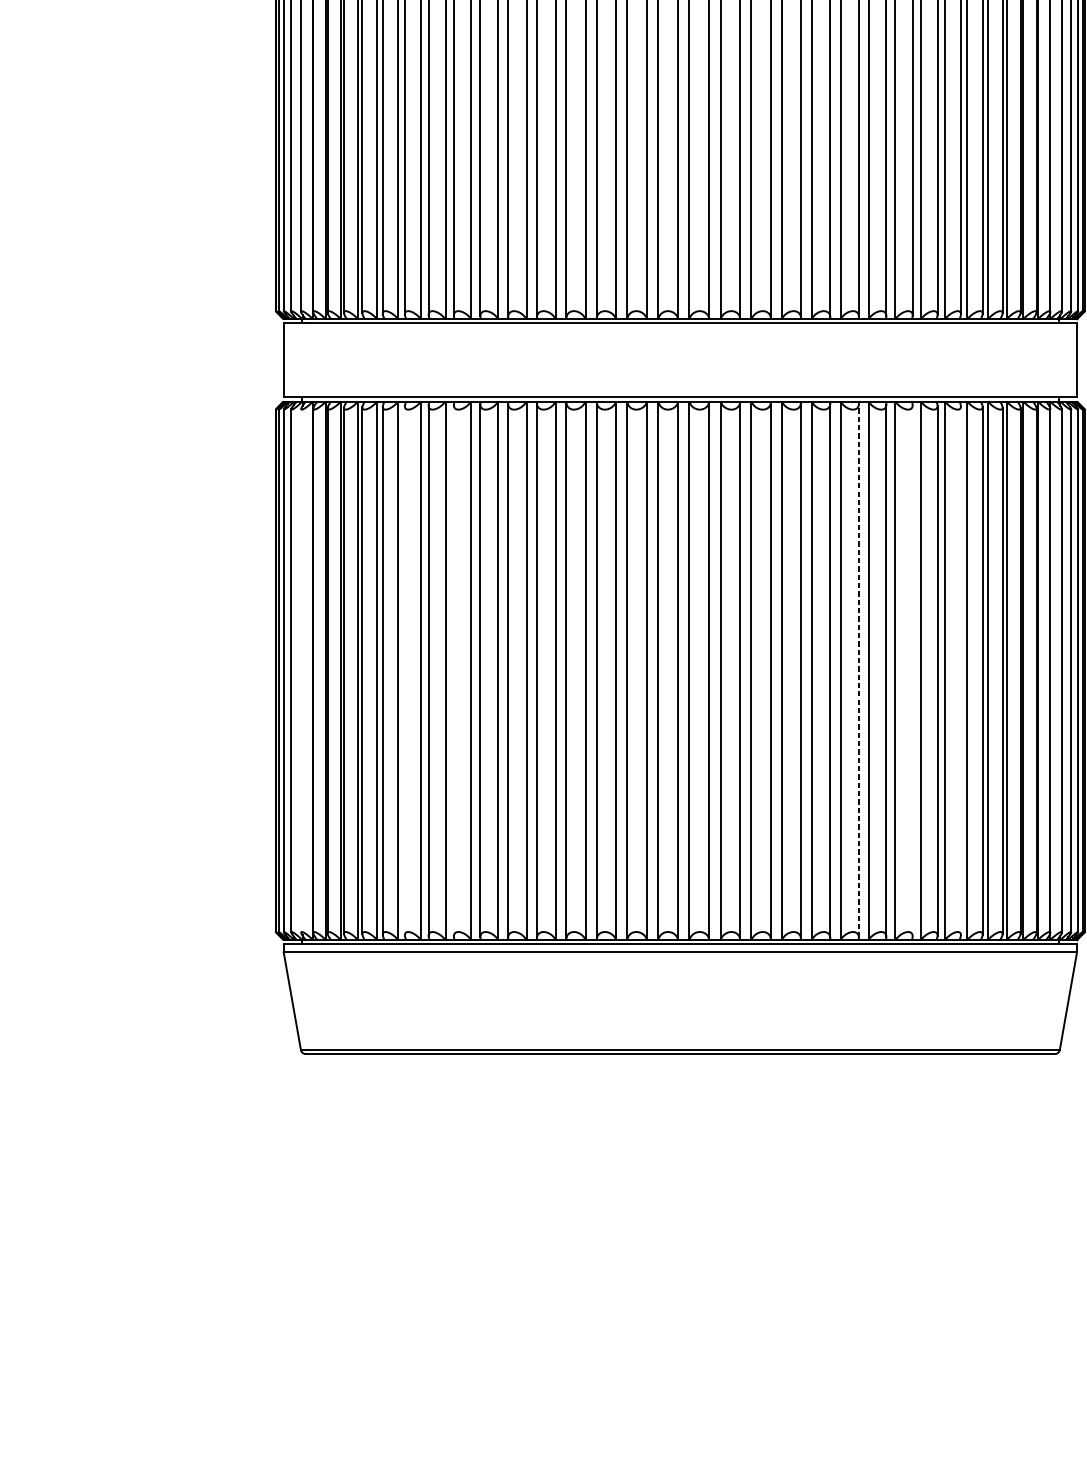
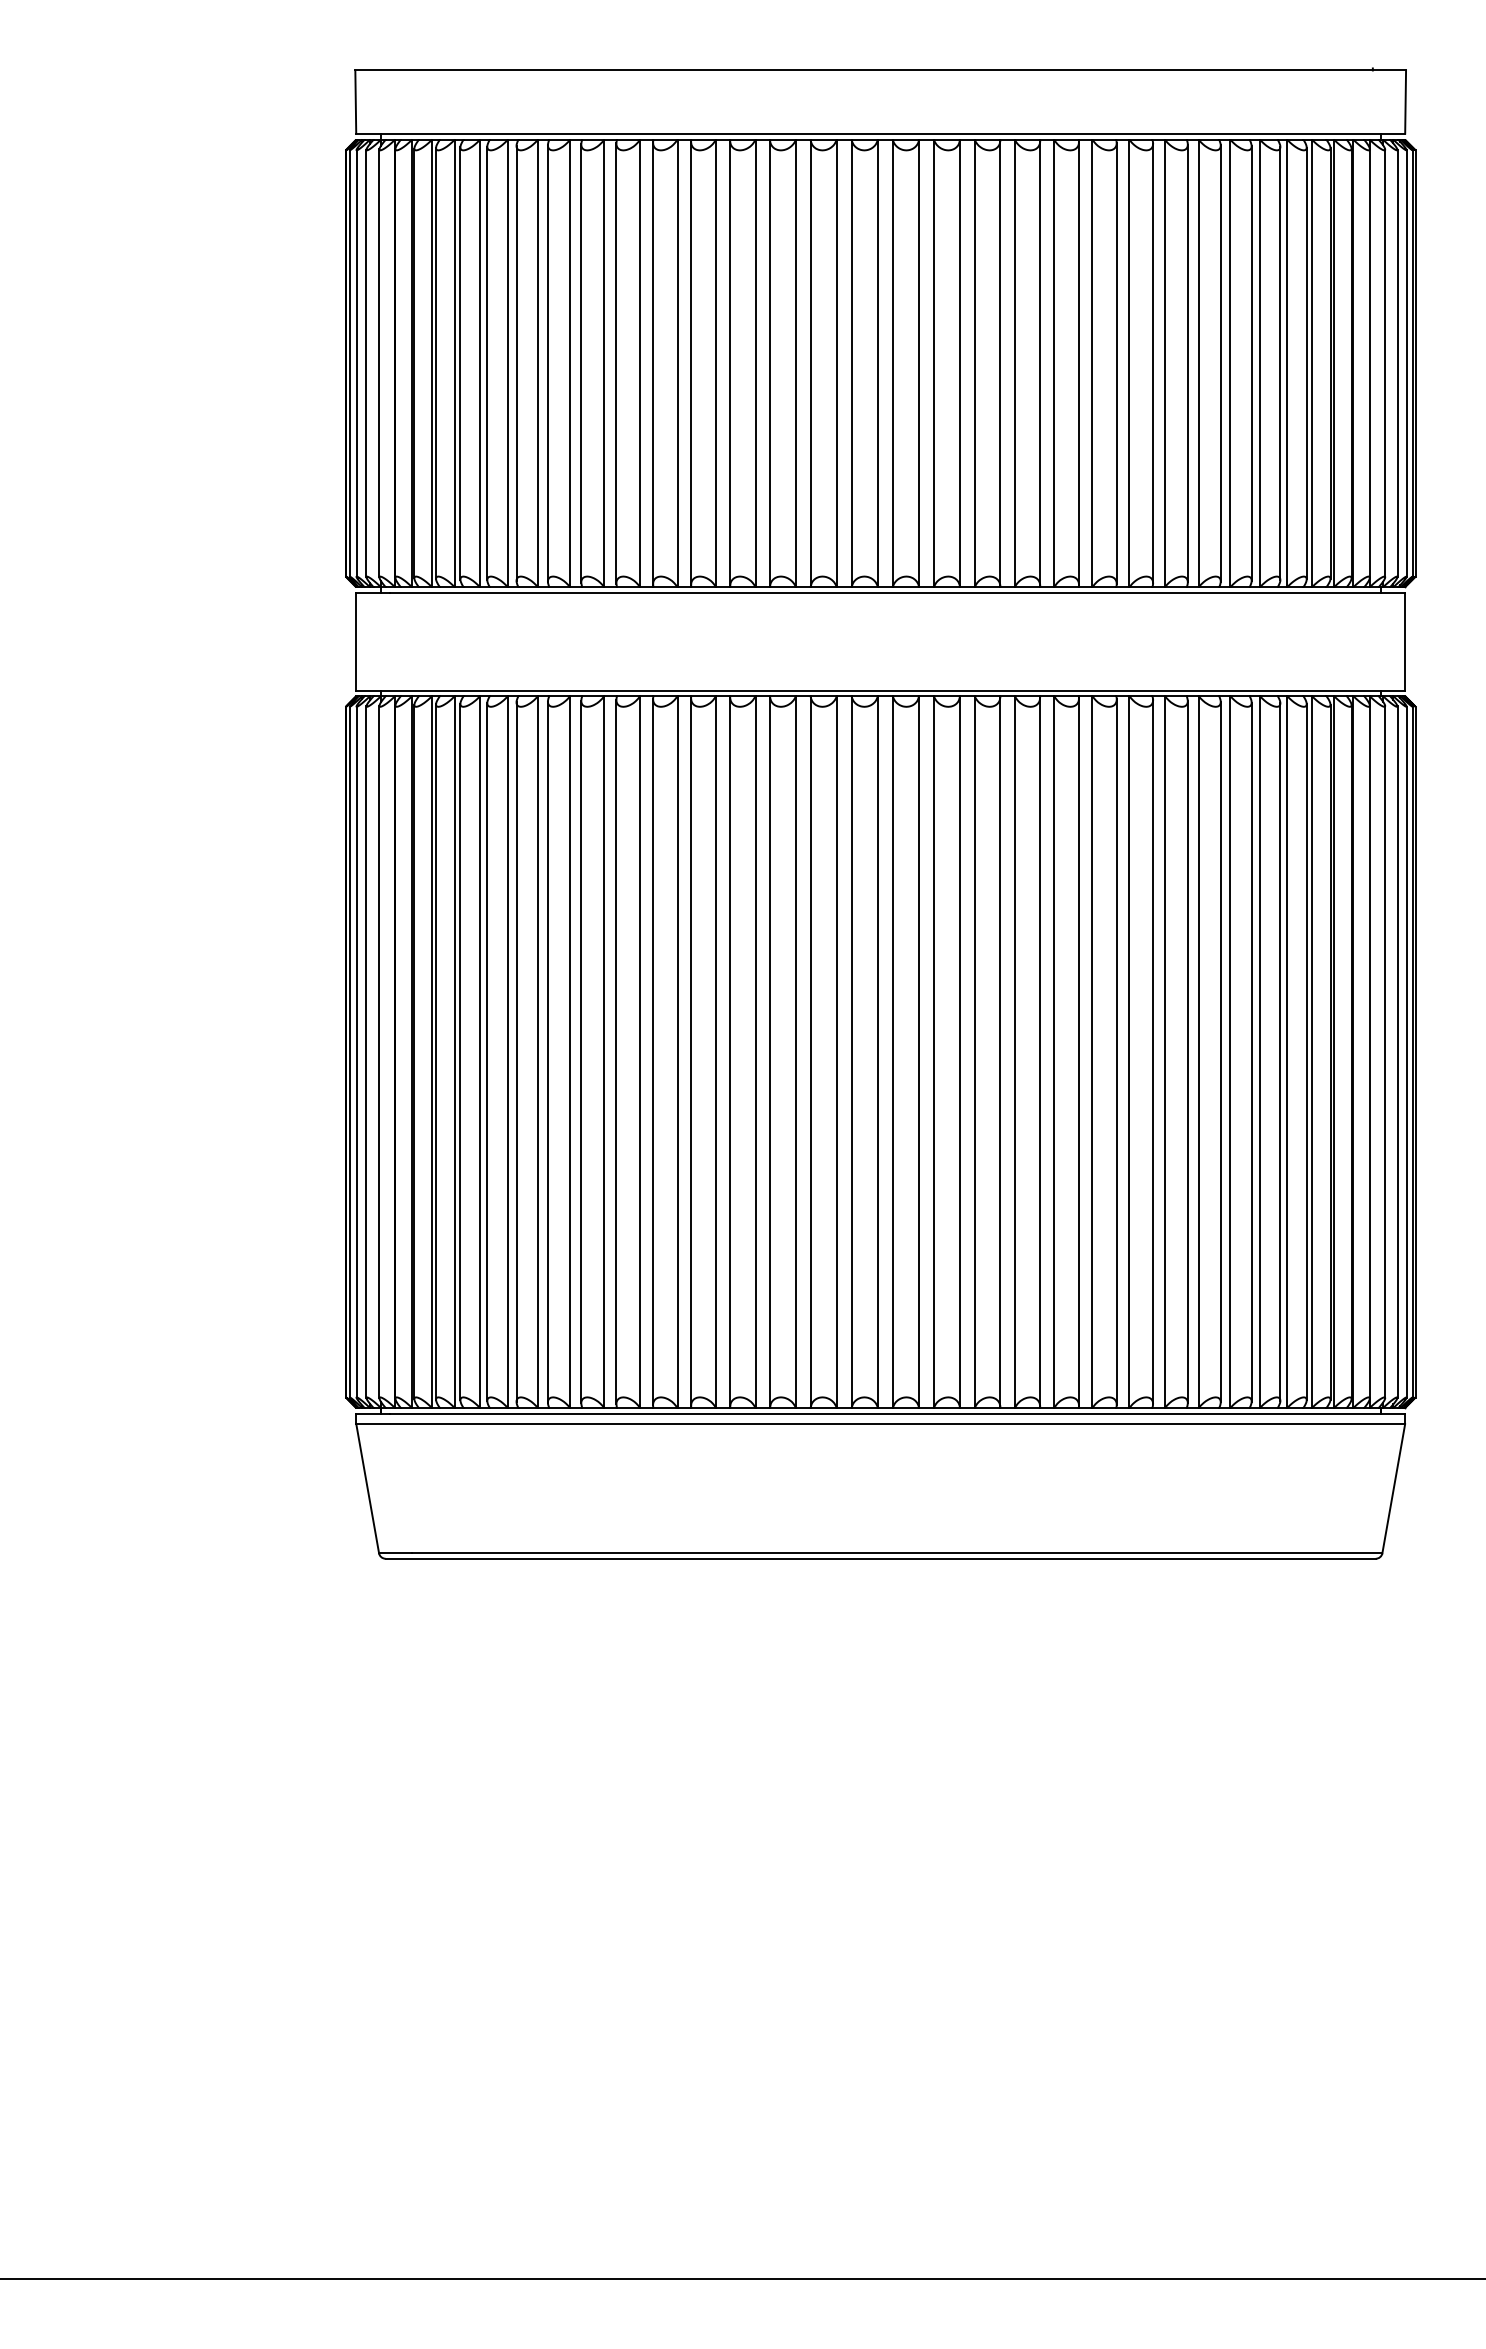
line: (301, 670) -> (379, 1051), added
line: (404, 670) -> (516, 1051), added
line: (454, 670) -> (581, 1051), added
line: (960, 670) -> (1251, 1051), added
line: (858, 671) -> (1116, 1052), dashed -> solid
line: (912, 671) -> (1187, 1052), added

